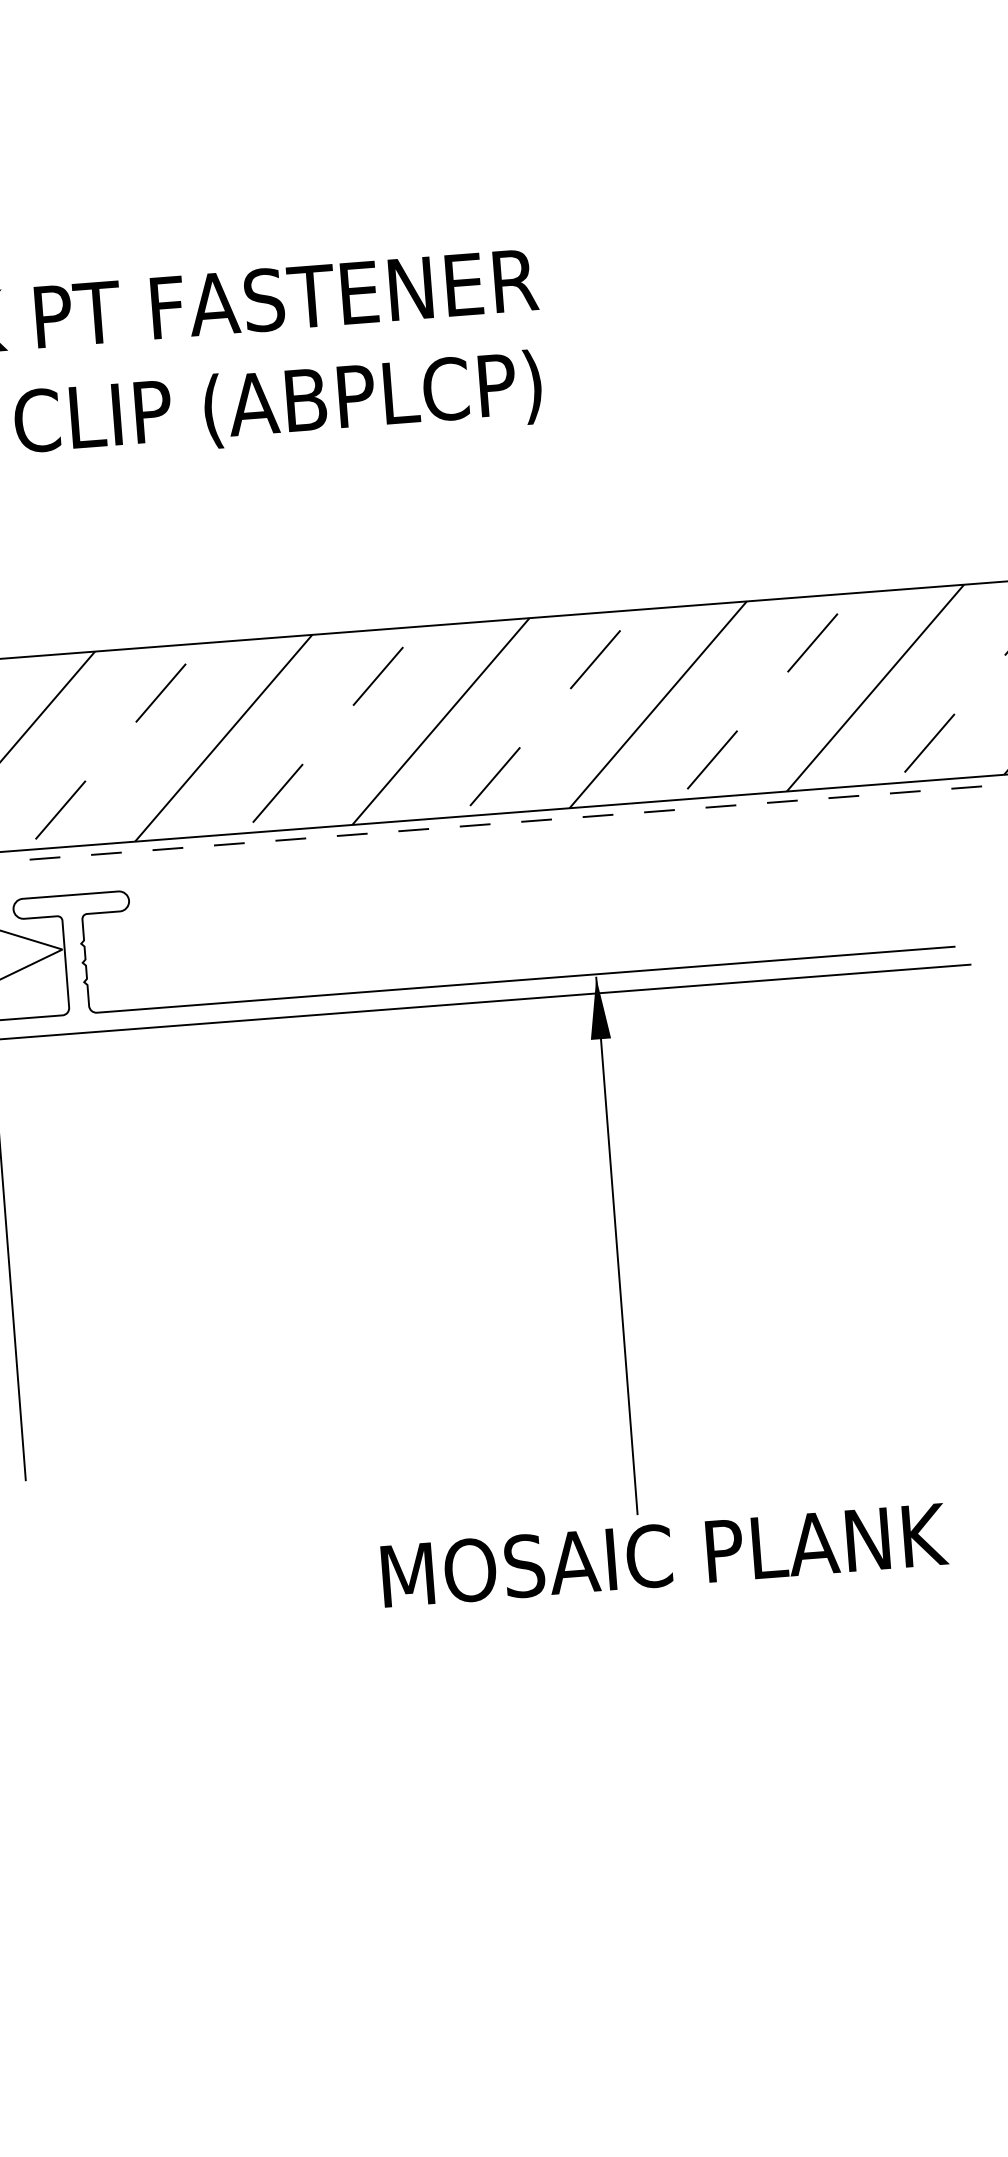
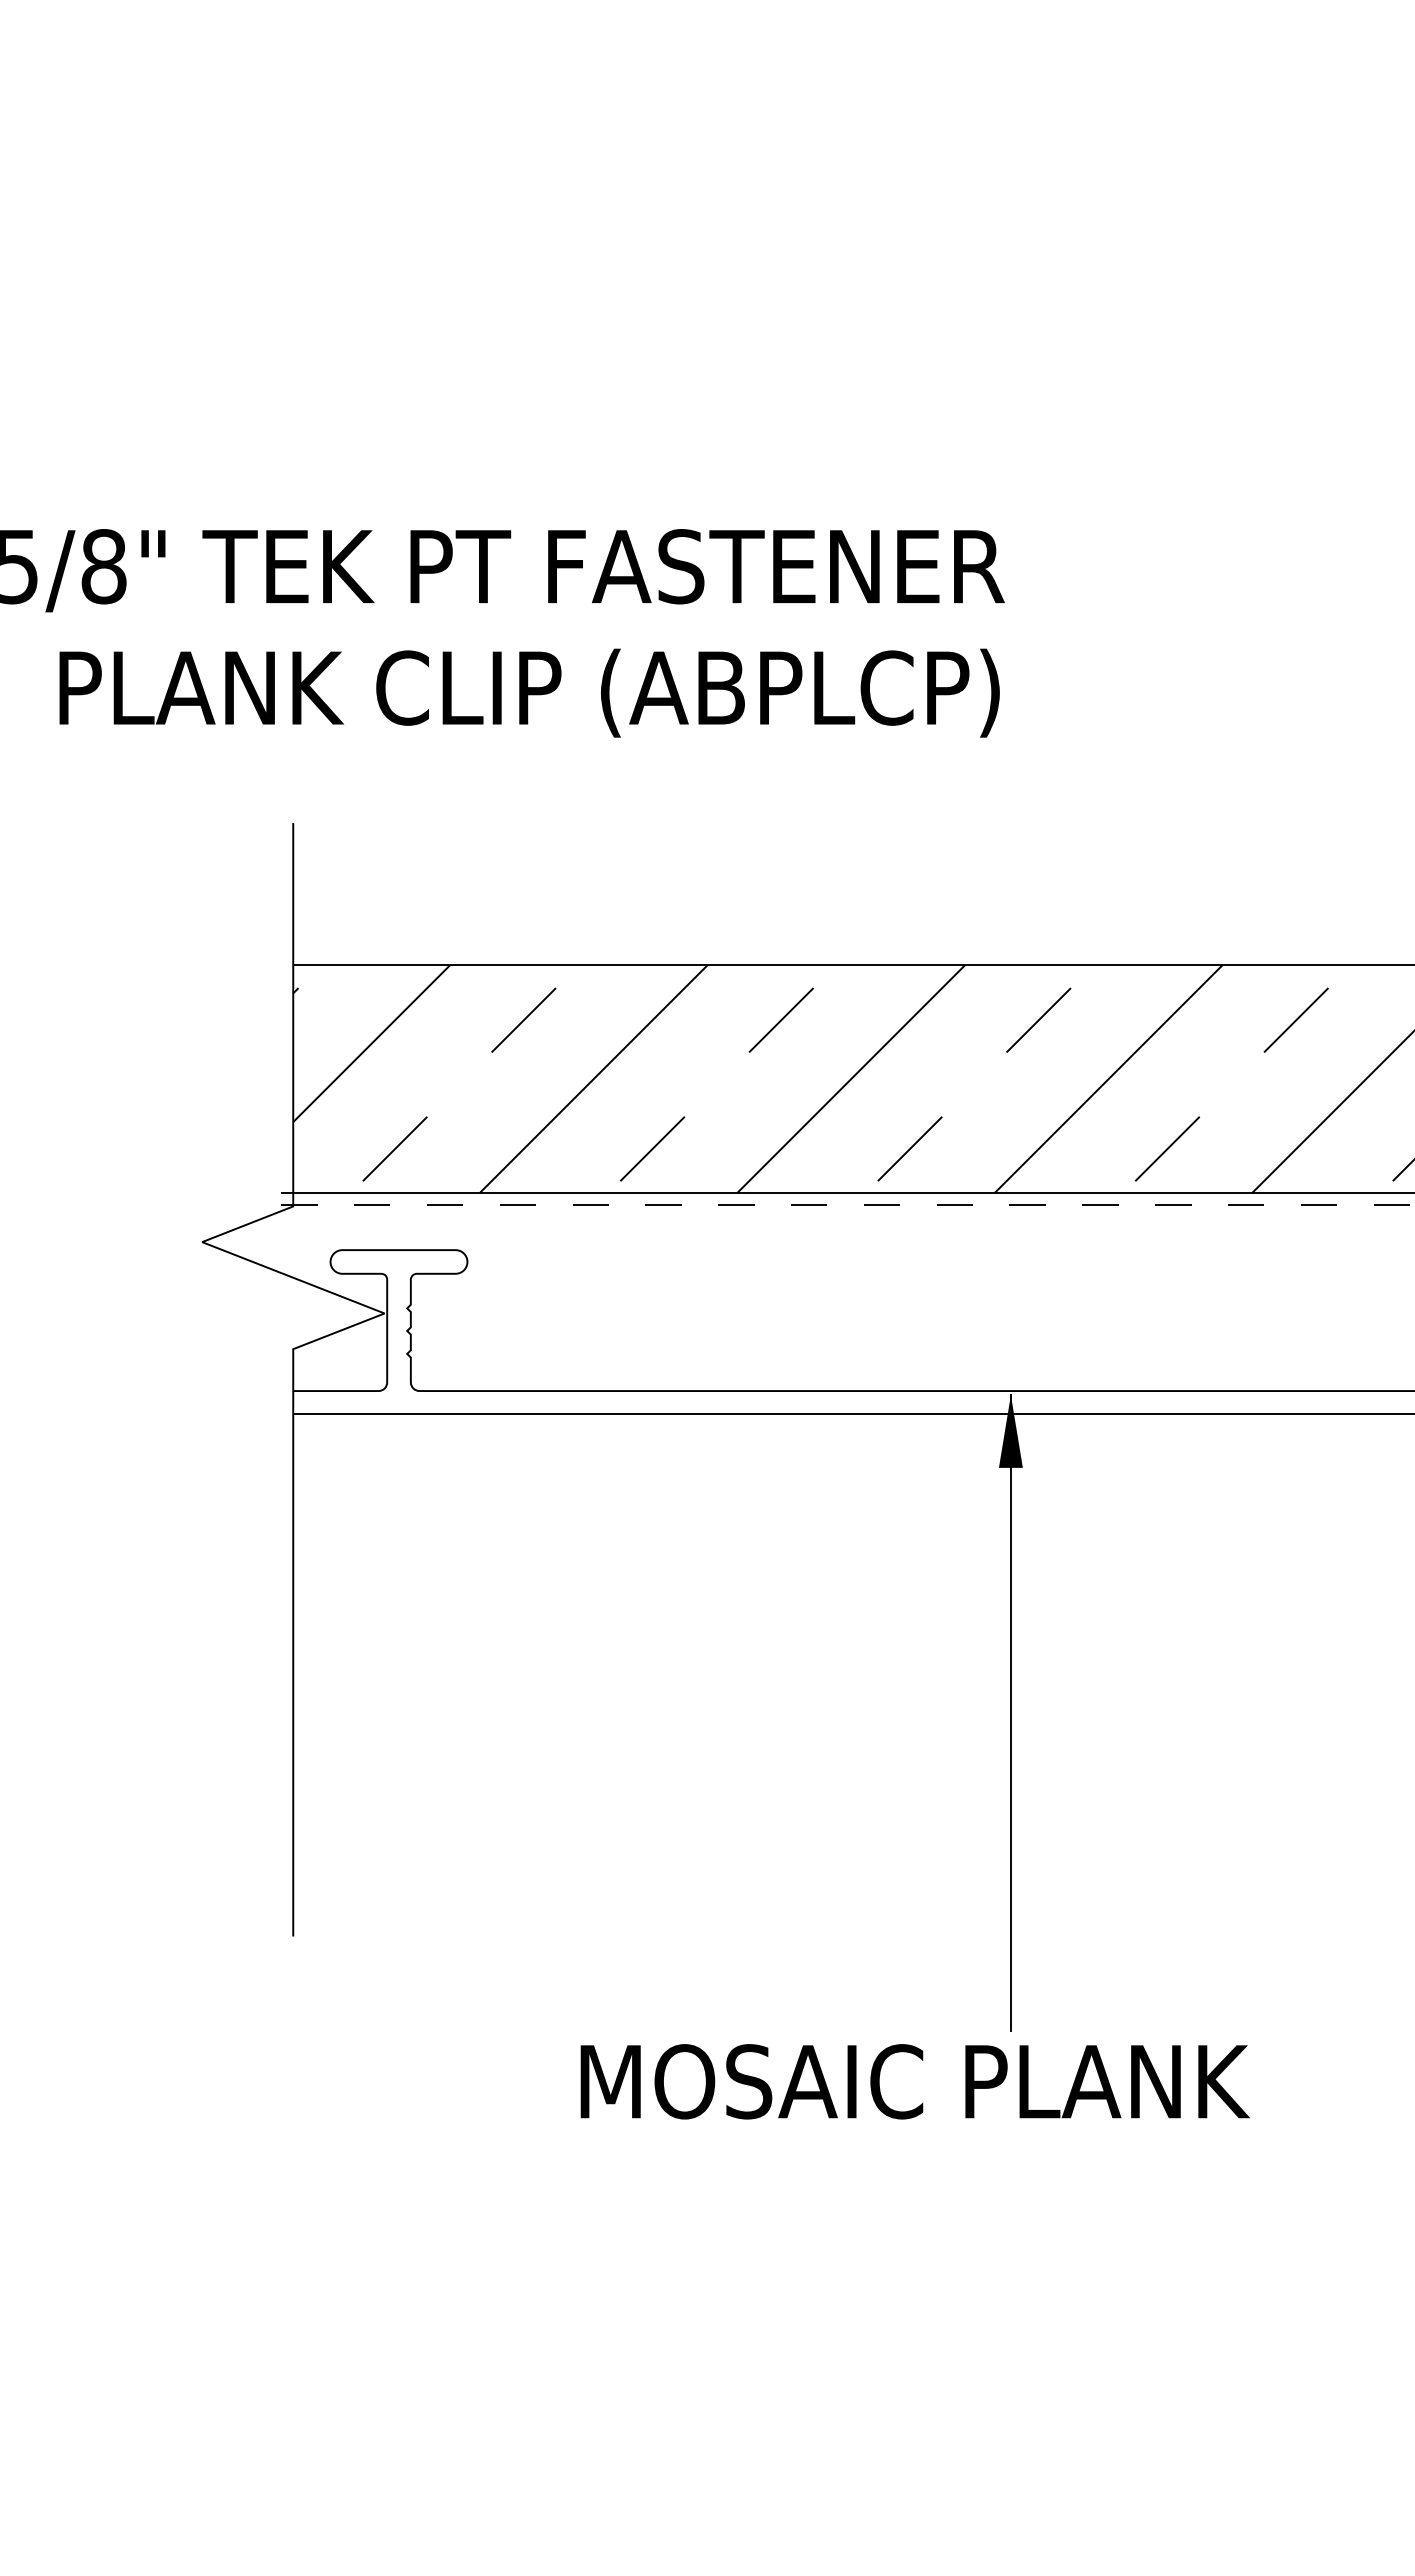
text: (664, 1555) -> (914, 2081), moved

